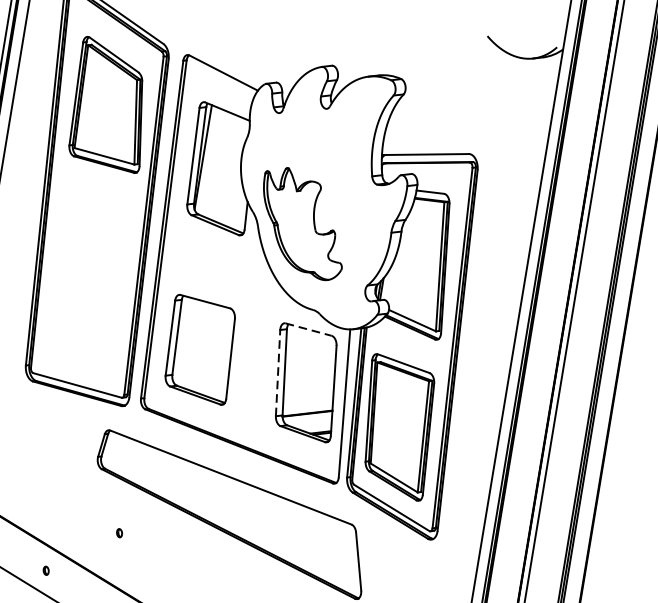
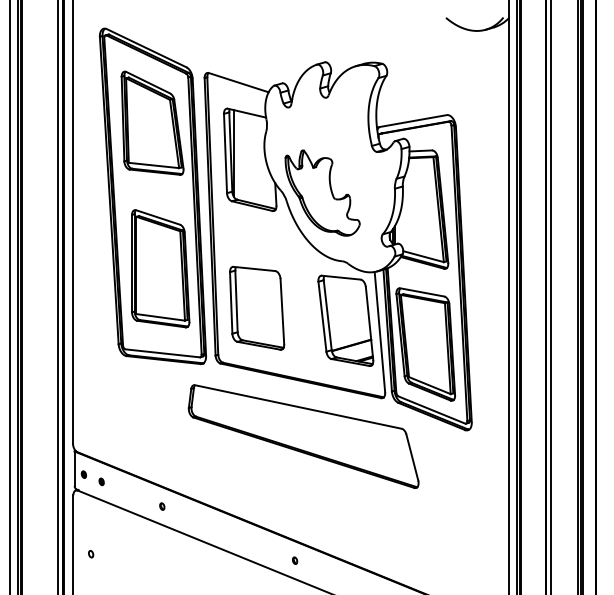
part: (91, 282) -> (160, 268), added
line: (308, 329) -> (341, 277), dashed -> solid
line: (278, 372) -> (322, 316), dashed -> solid
part: (119, 533) -> (216, 466), removed

